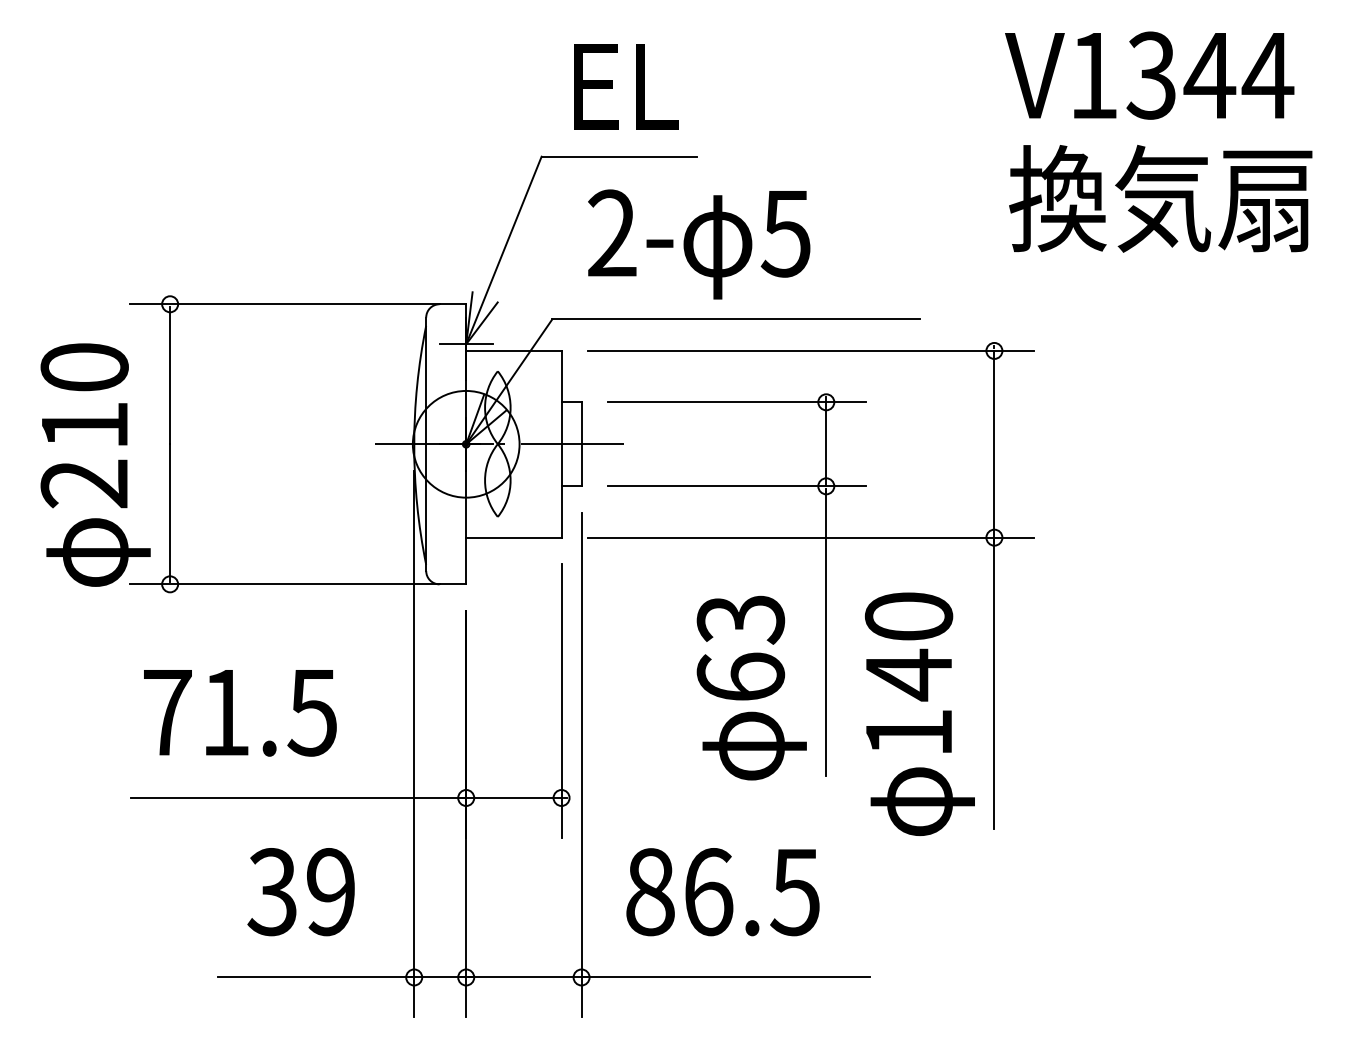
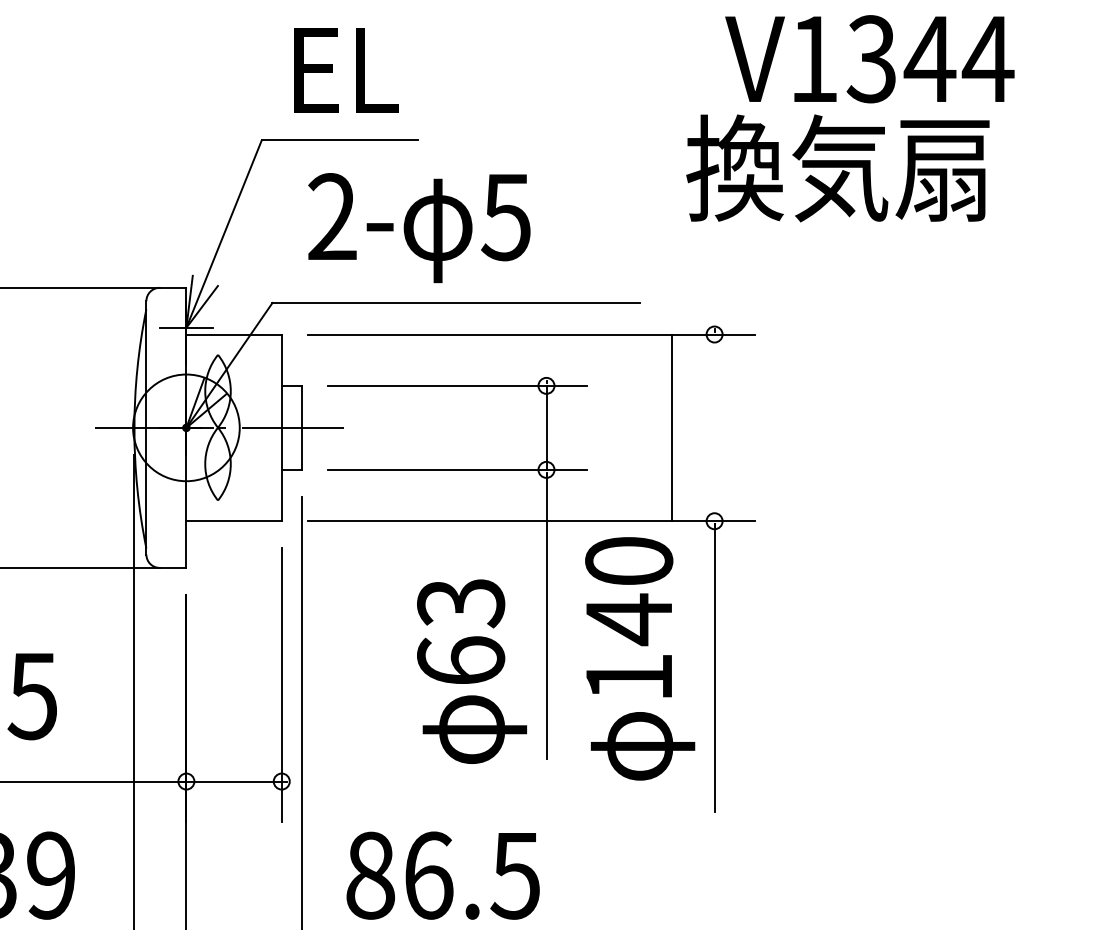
text: (1160, 198) -> (837, 168), moved
line: (994, 443) -> (671, 427), moved
text: (919, 713) -> (639, 658), moved

